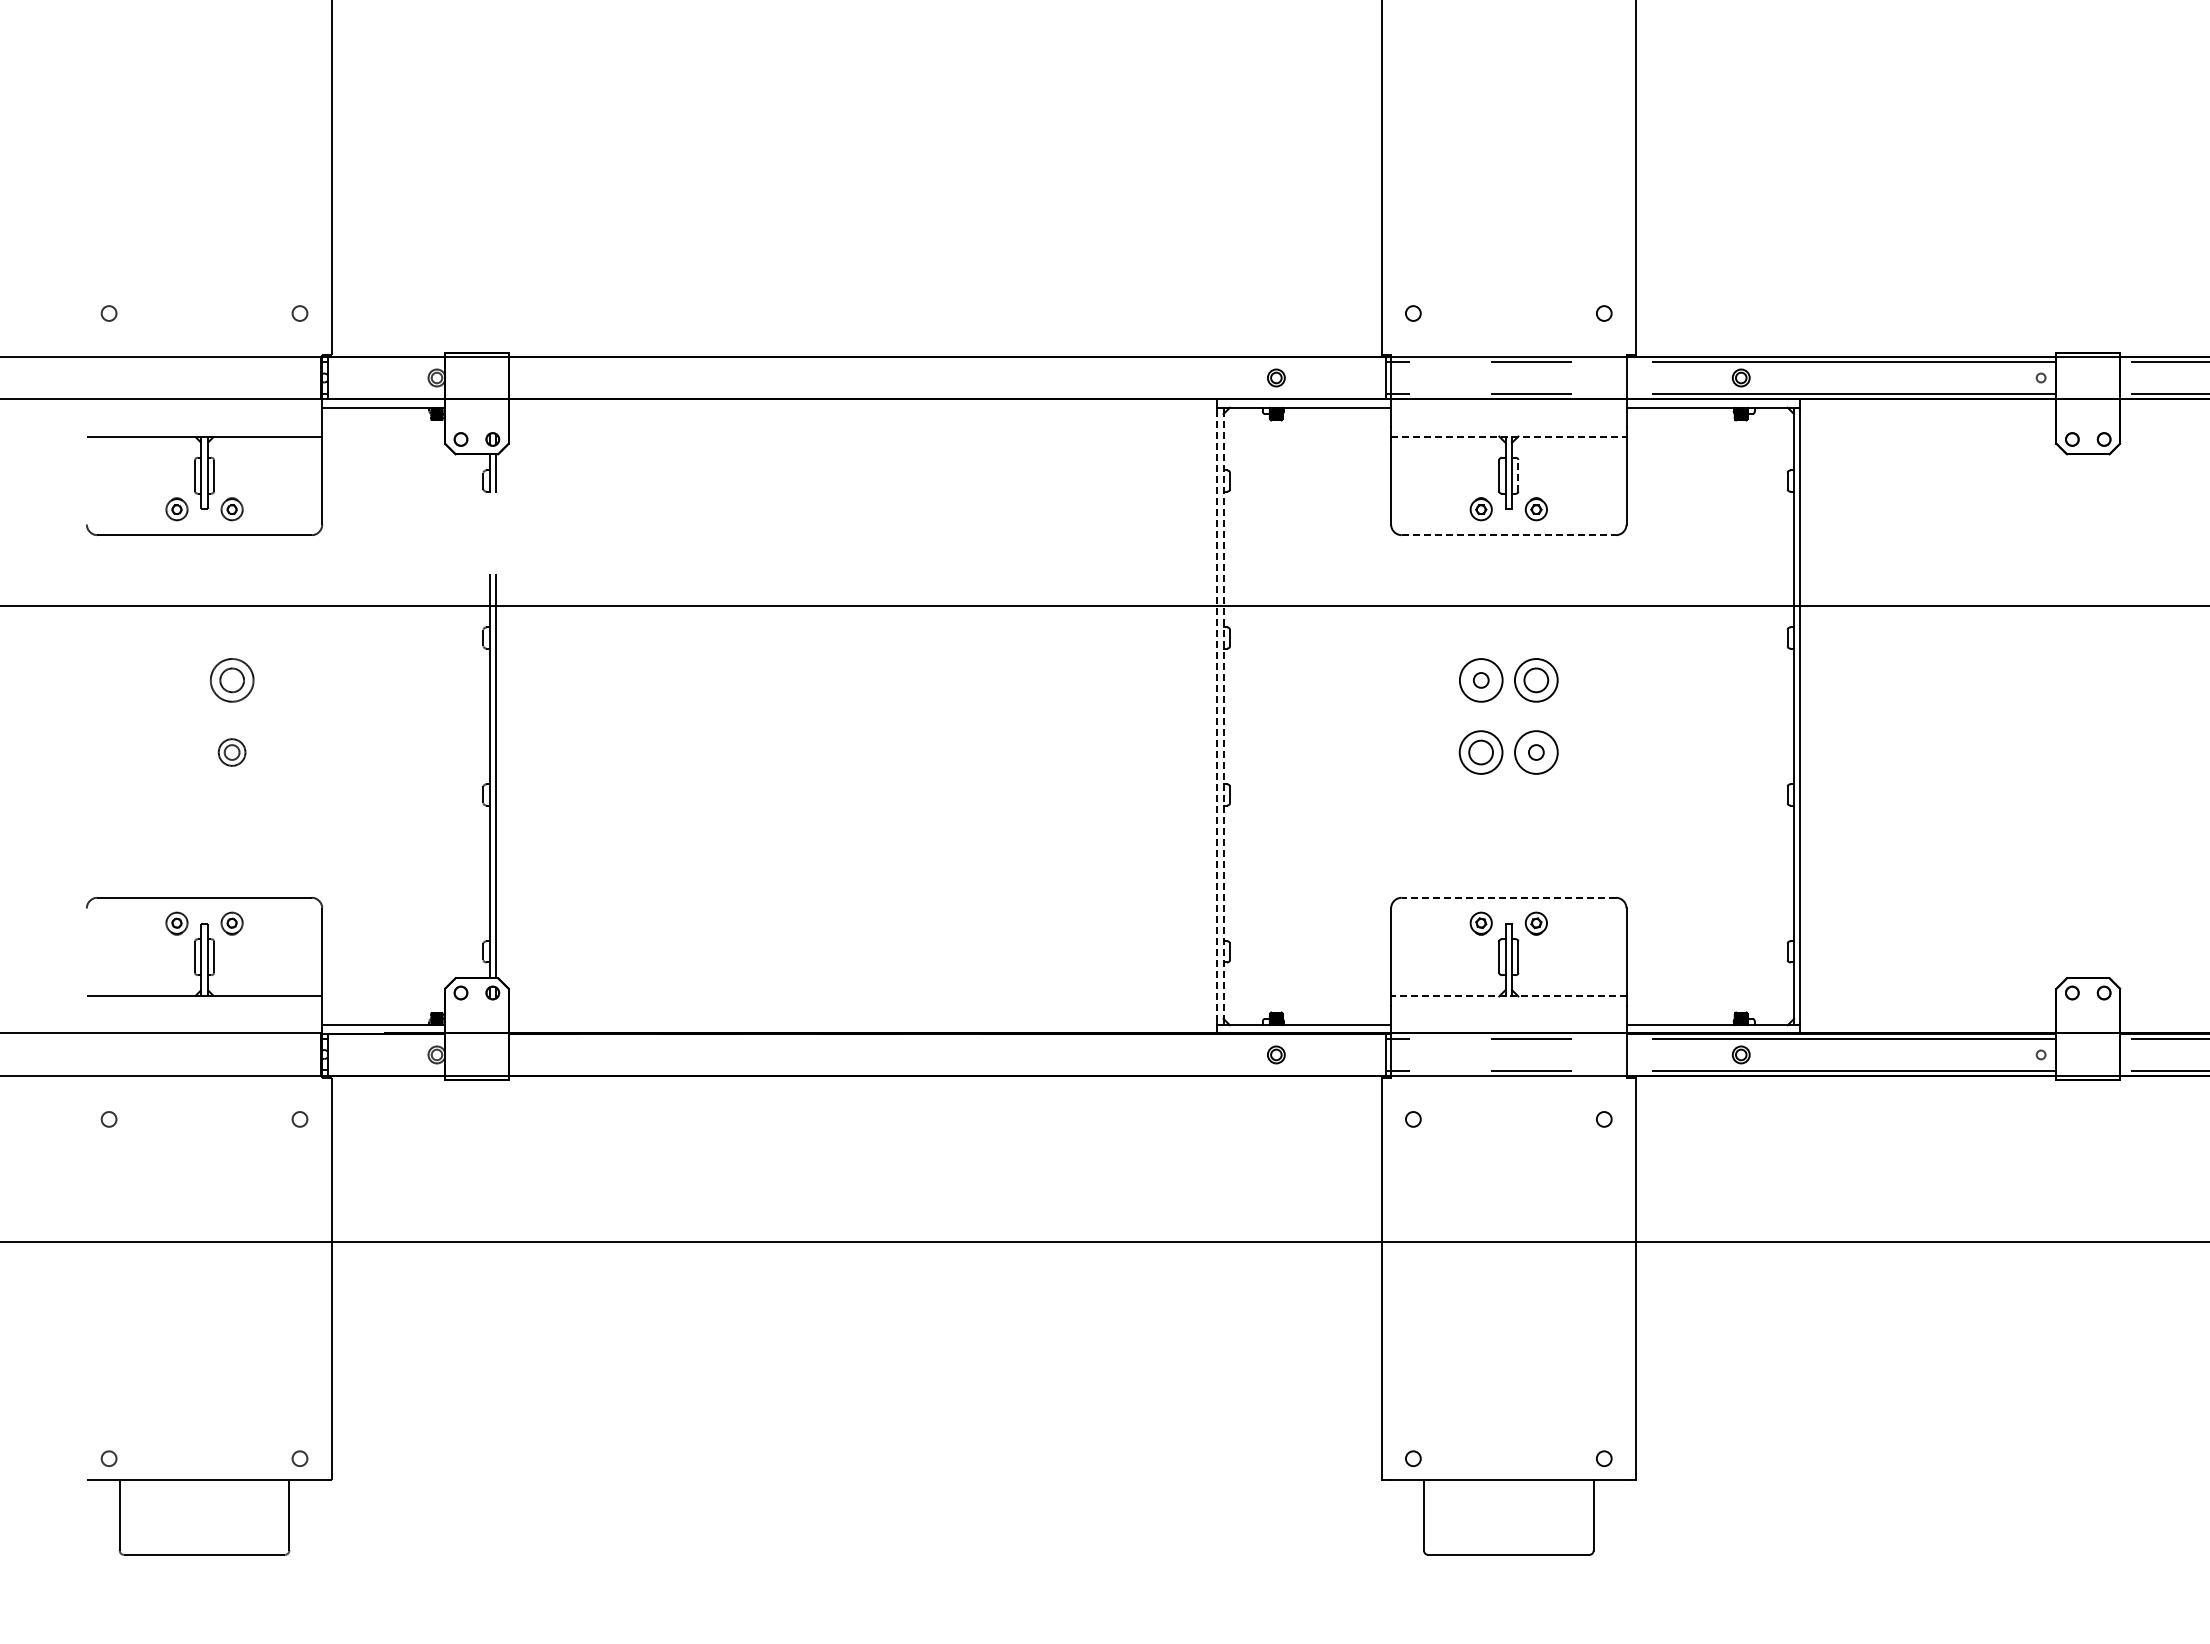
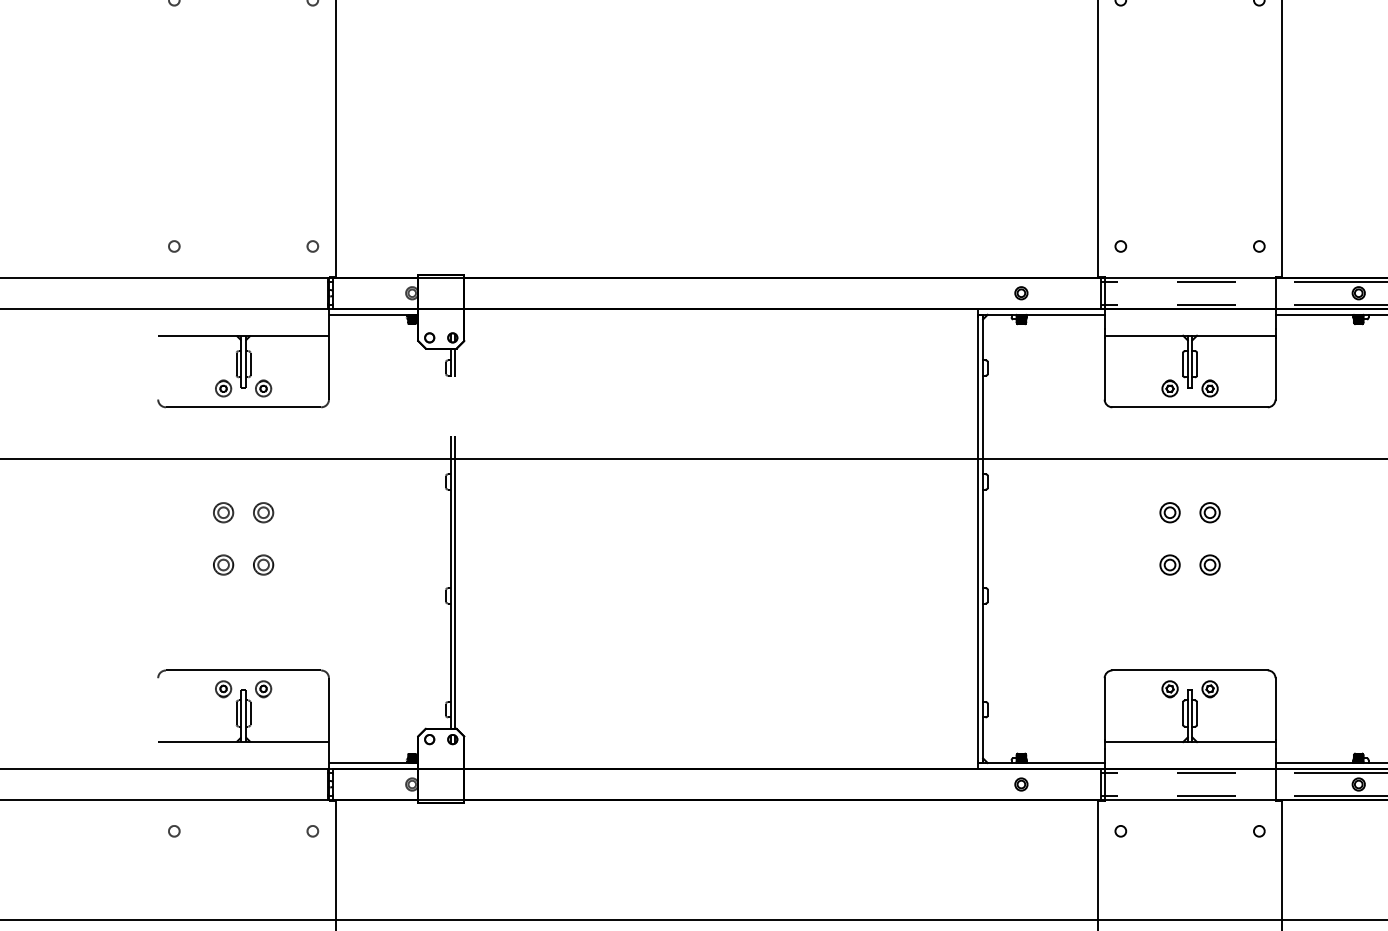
line: (1508, 436) -> (1189, 335), dashed -> solid
line: (1518, 475) -> (1197, 364), dashed -> solid
line: (1509, 535) -> (1190, 407), dashed -> solid
part: (176, 680) -> (223, 512), added
part: (231, 680) -> (263, 512), size x0.62
circle: (1480, 680) -> (1169, 512), size x0.62
part: (1536, 680) -> (1210, 512), size x0.62
line: (1217, 716) -> (978, 538), dashed -> solid
line: (1223, 716) -> (983, 538), dashed -> solid
part: (176, 752) -> (223, 565), added
part: (1481, 752) -> (1170, 565), size x0.62
circle: (1536, 752) -> (1210, 565), size x0.62
line: (1508, 897) -> (1189, 670), dashed -> solid
line: (1508, 996) -> (1189, 742), dashed -> solid

